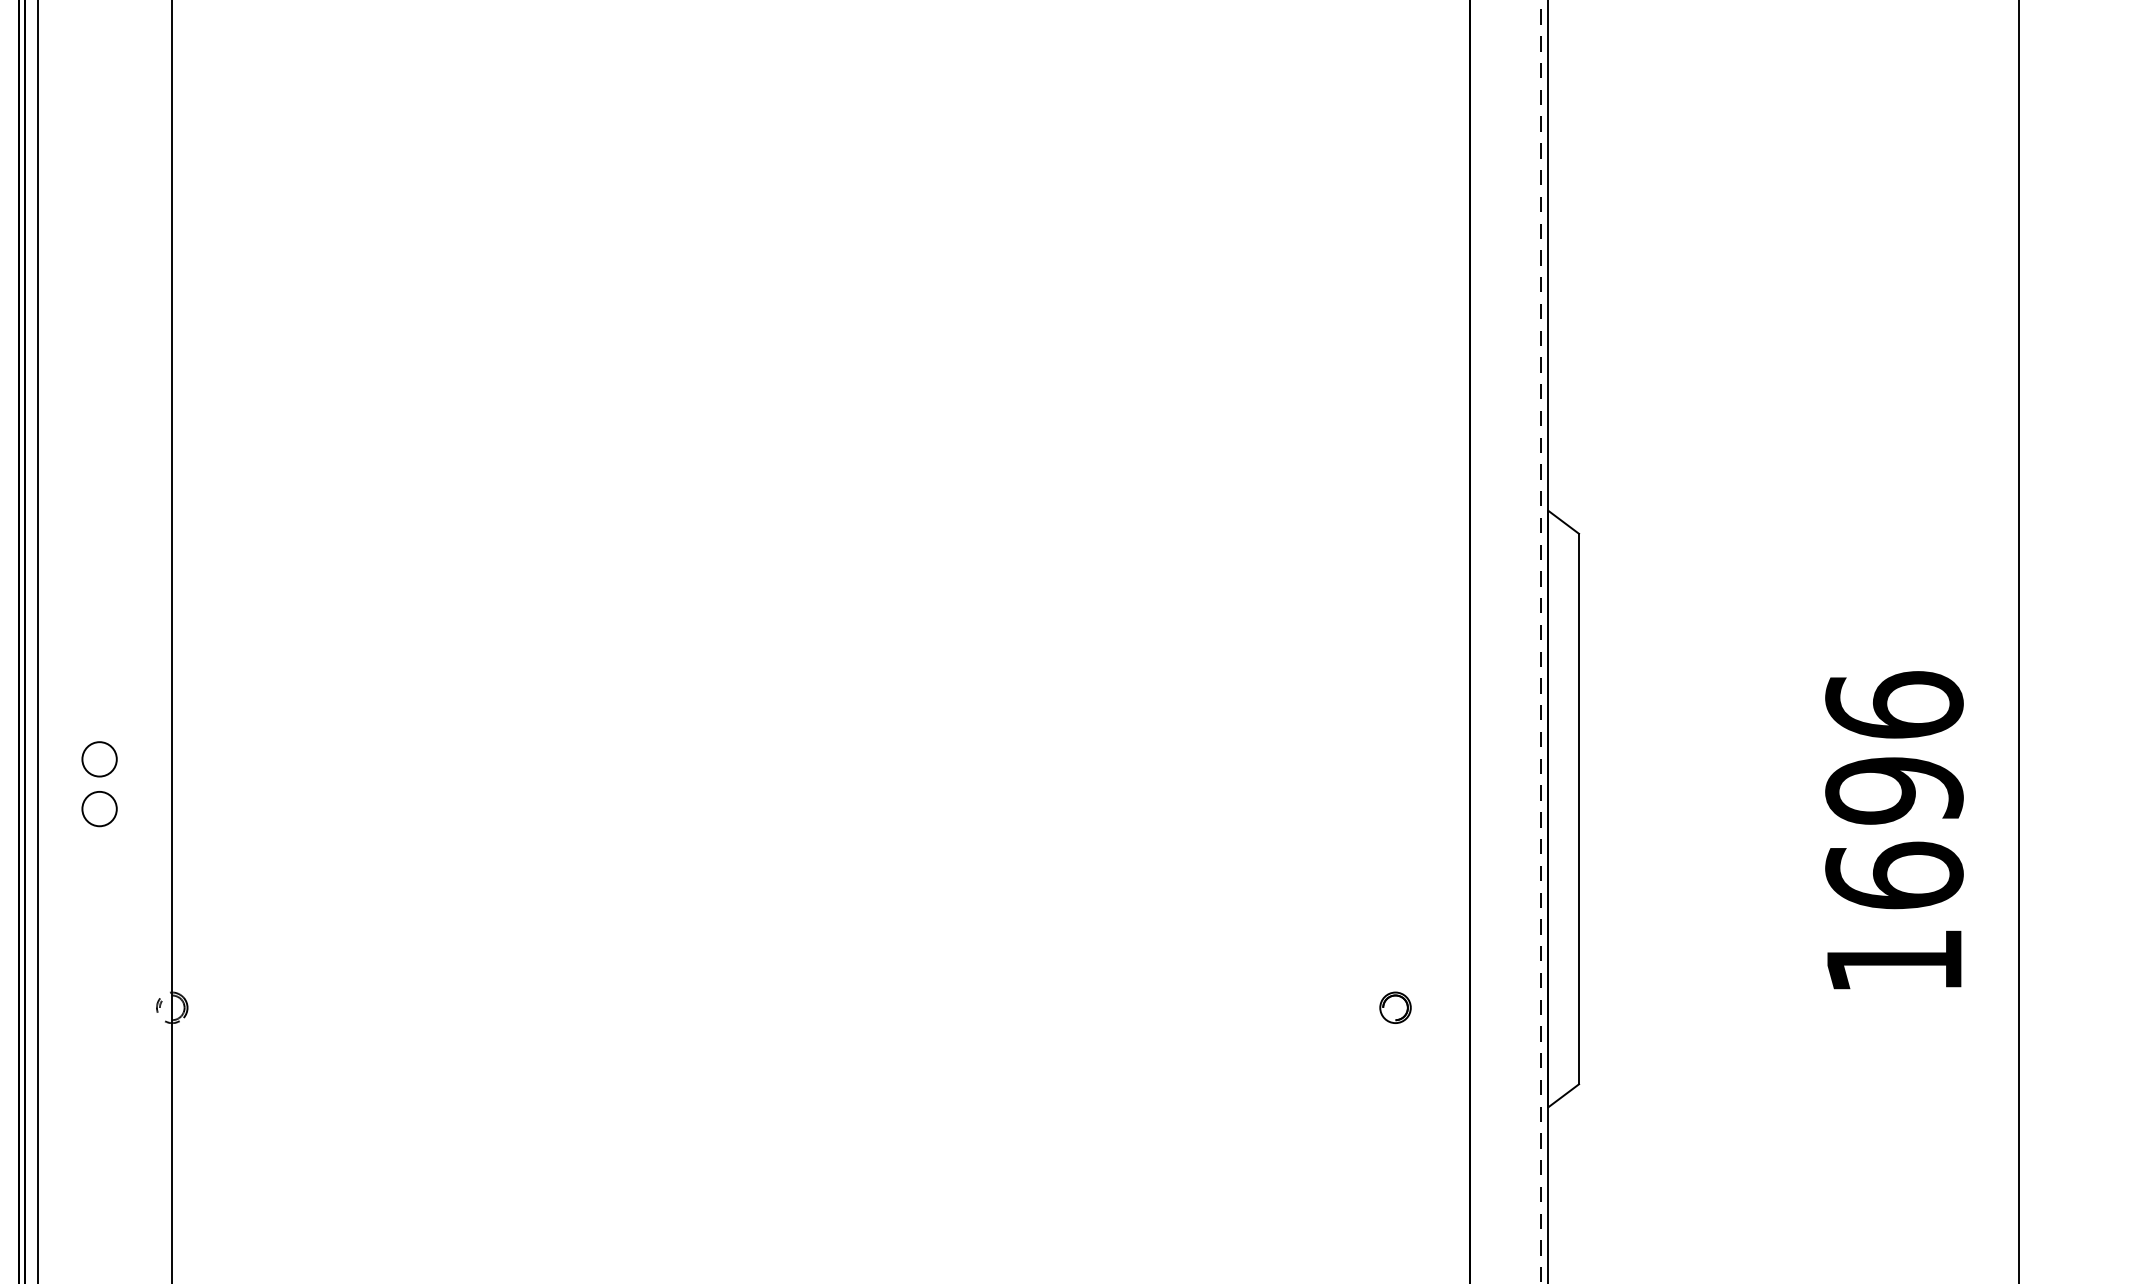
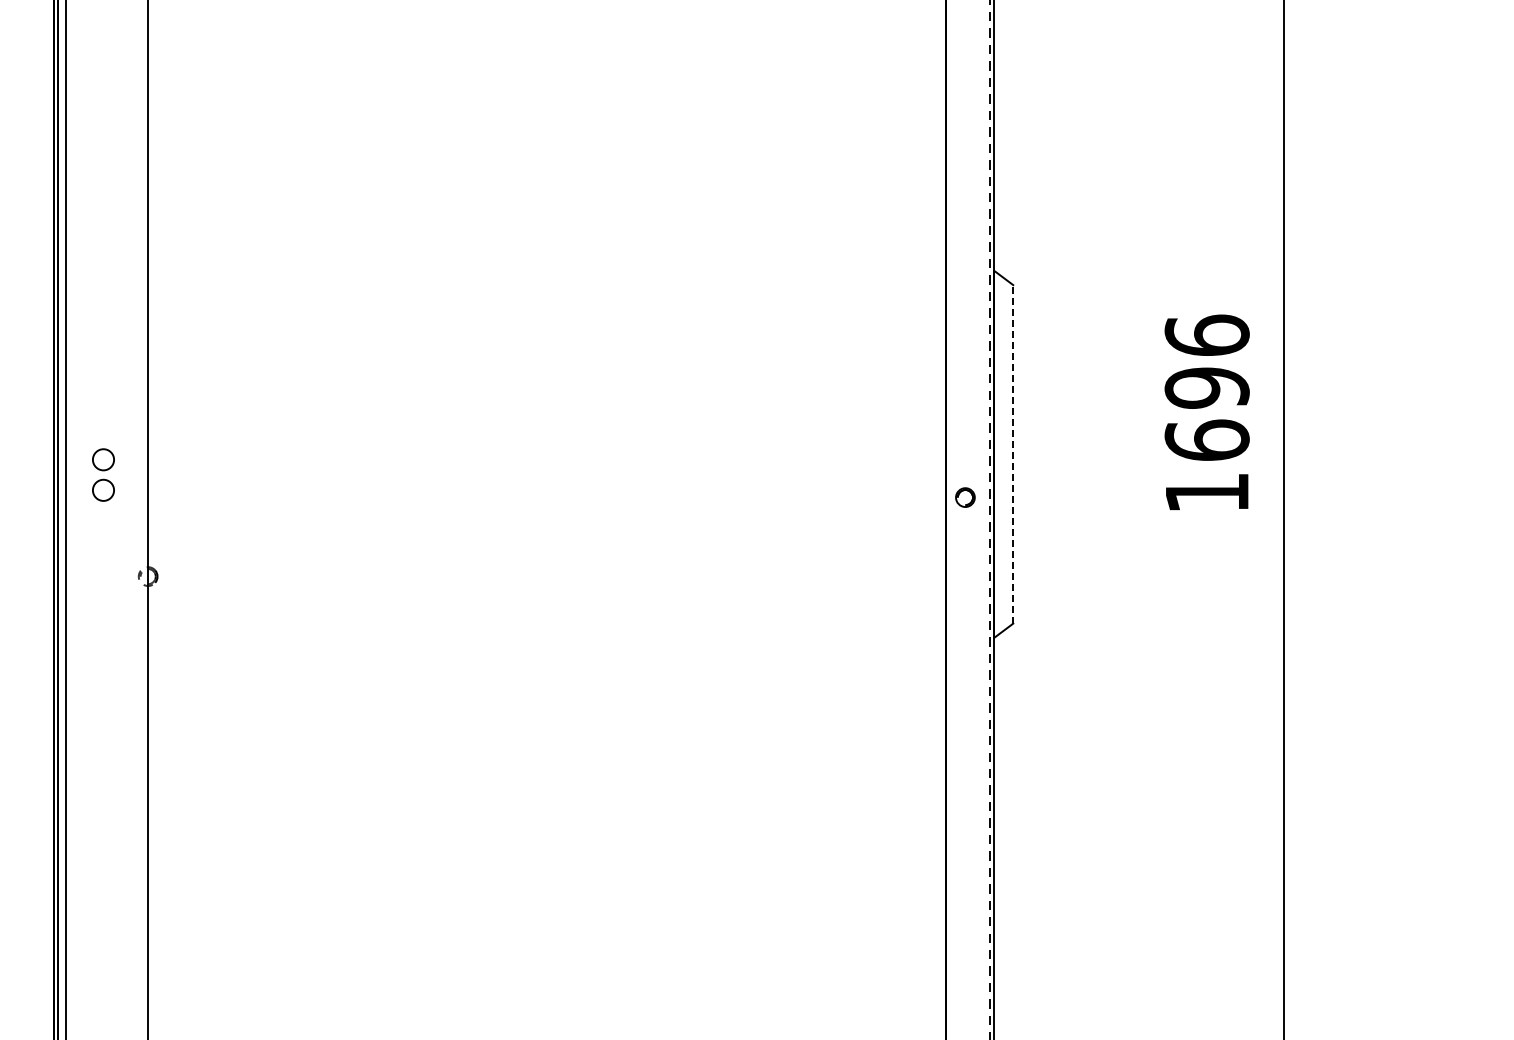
part: (99, 783) -> (103, 474), moved
line: (1579, 807) -> (1013, 453), solid -> dashed
text: (1893, 828) -> (1206, 411), moved
circle: (1395, 1007) -> (965, 497), moved

